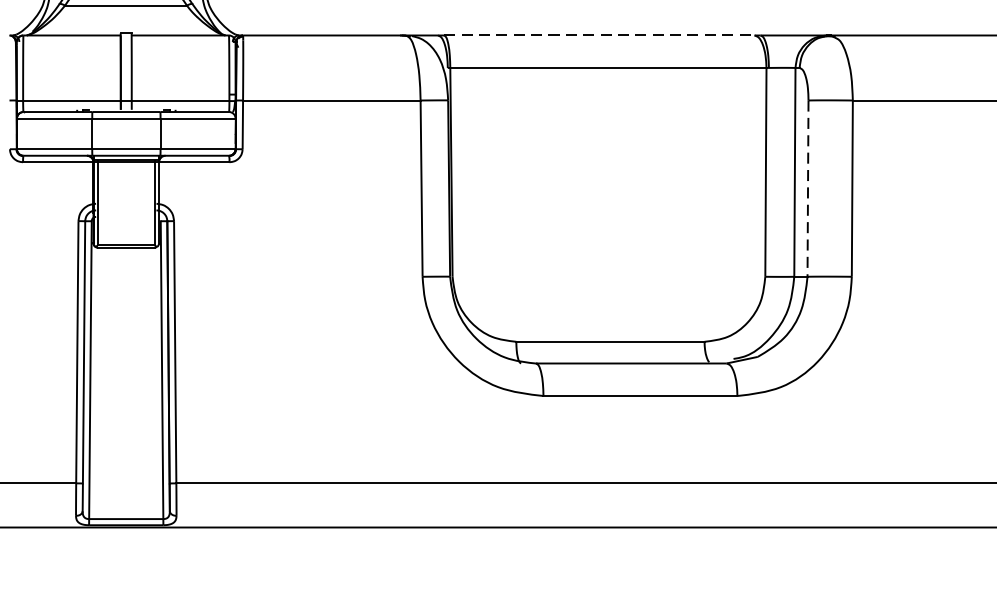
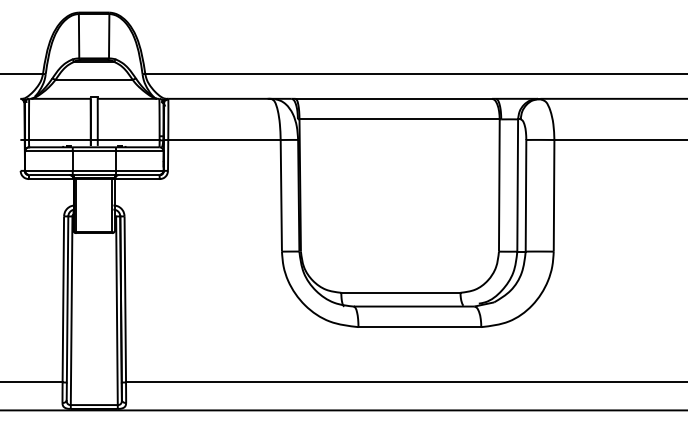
line: (600, 34) -> (394, 98), dashed -> solid
line: (808, 188) -> (526, 195), dashed -> solid

